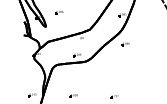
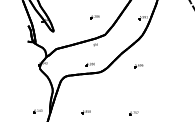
part: (59, 12) -> (95, 17), moved
part: (125, 44) -> (138, 66), moved

